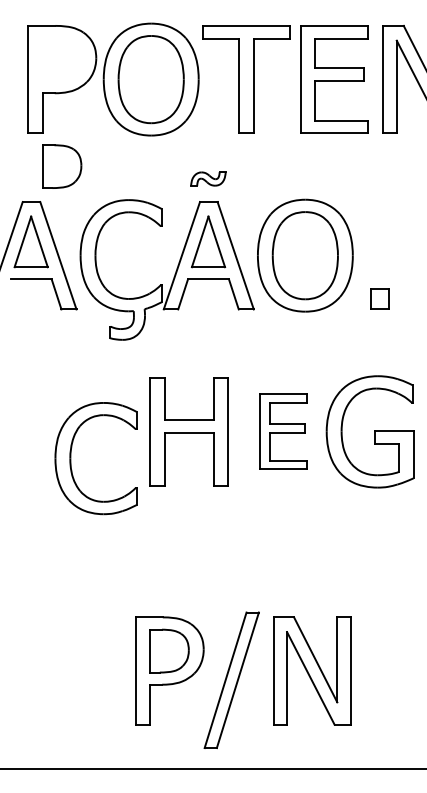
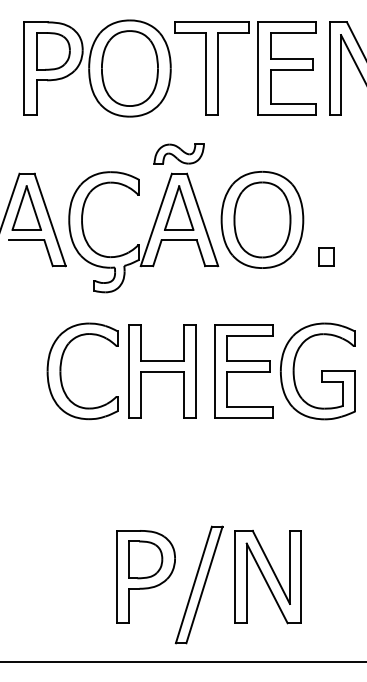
part: (62, 166) -> (53, 51), moved
part: (207, 178) -> (178, 153), size x1.67
part: (283, 431) -> (243, 371), size x1.43
part: (71, 458) -> (61, 371), moved

